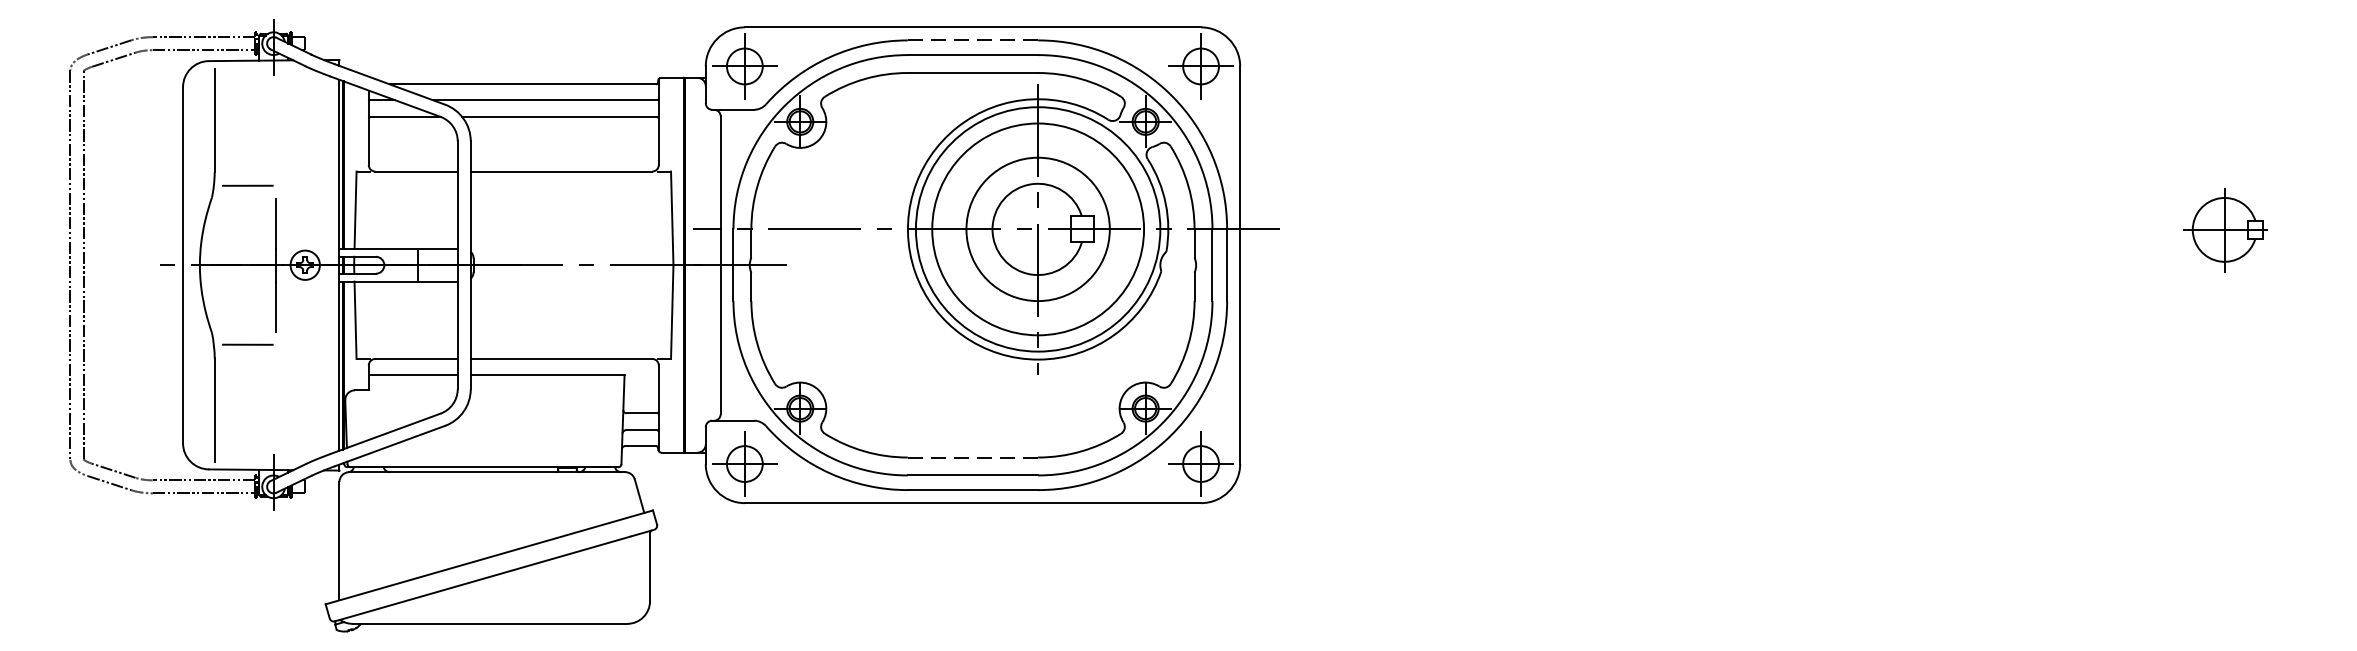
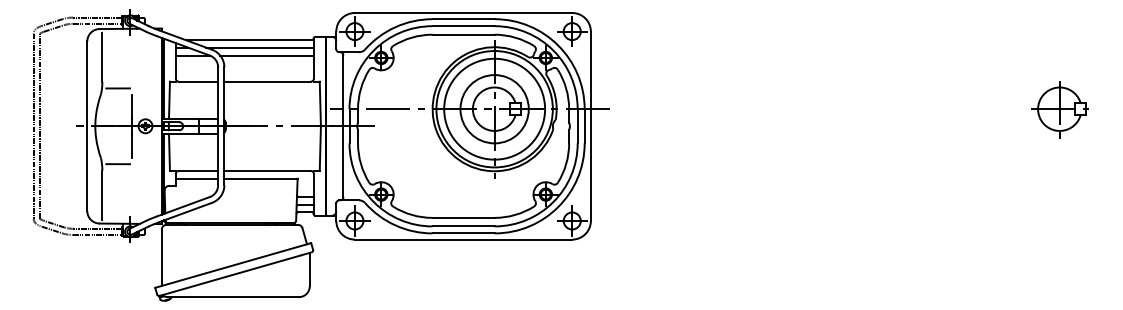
line: (974, 41) -> (464, 19), dashed -> solid
part: (2223, 229) -> (1059, 109), size x1.43
line: (974, 456) -> (464, 217), dashed -> solid

